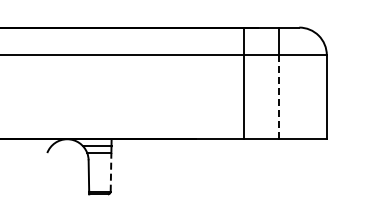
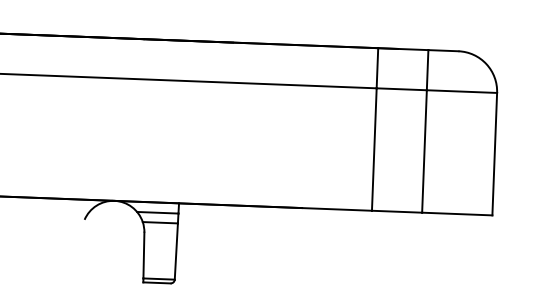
line: (278, 96) -> (424, 150), dashed -> solid
line: (111, 171) -> (177, 250), dashed -> solid

